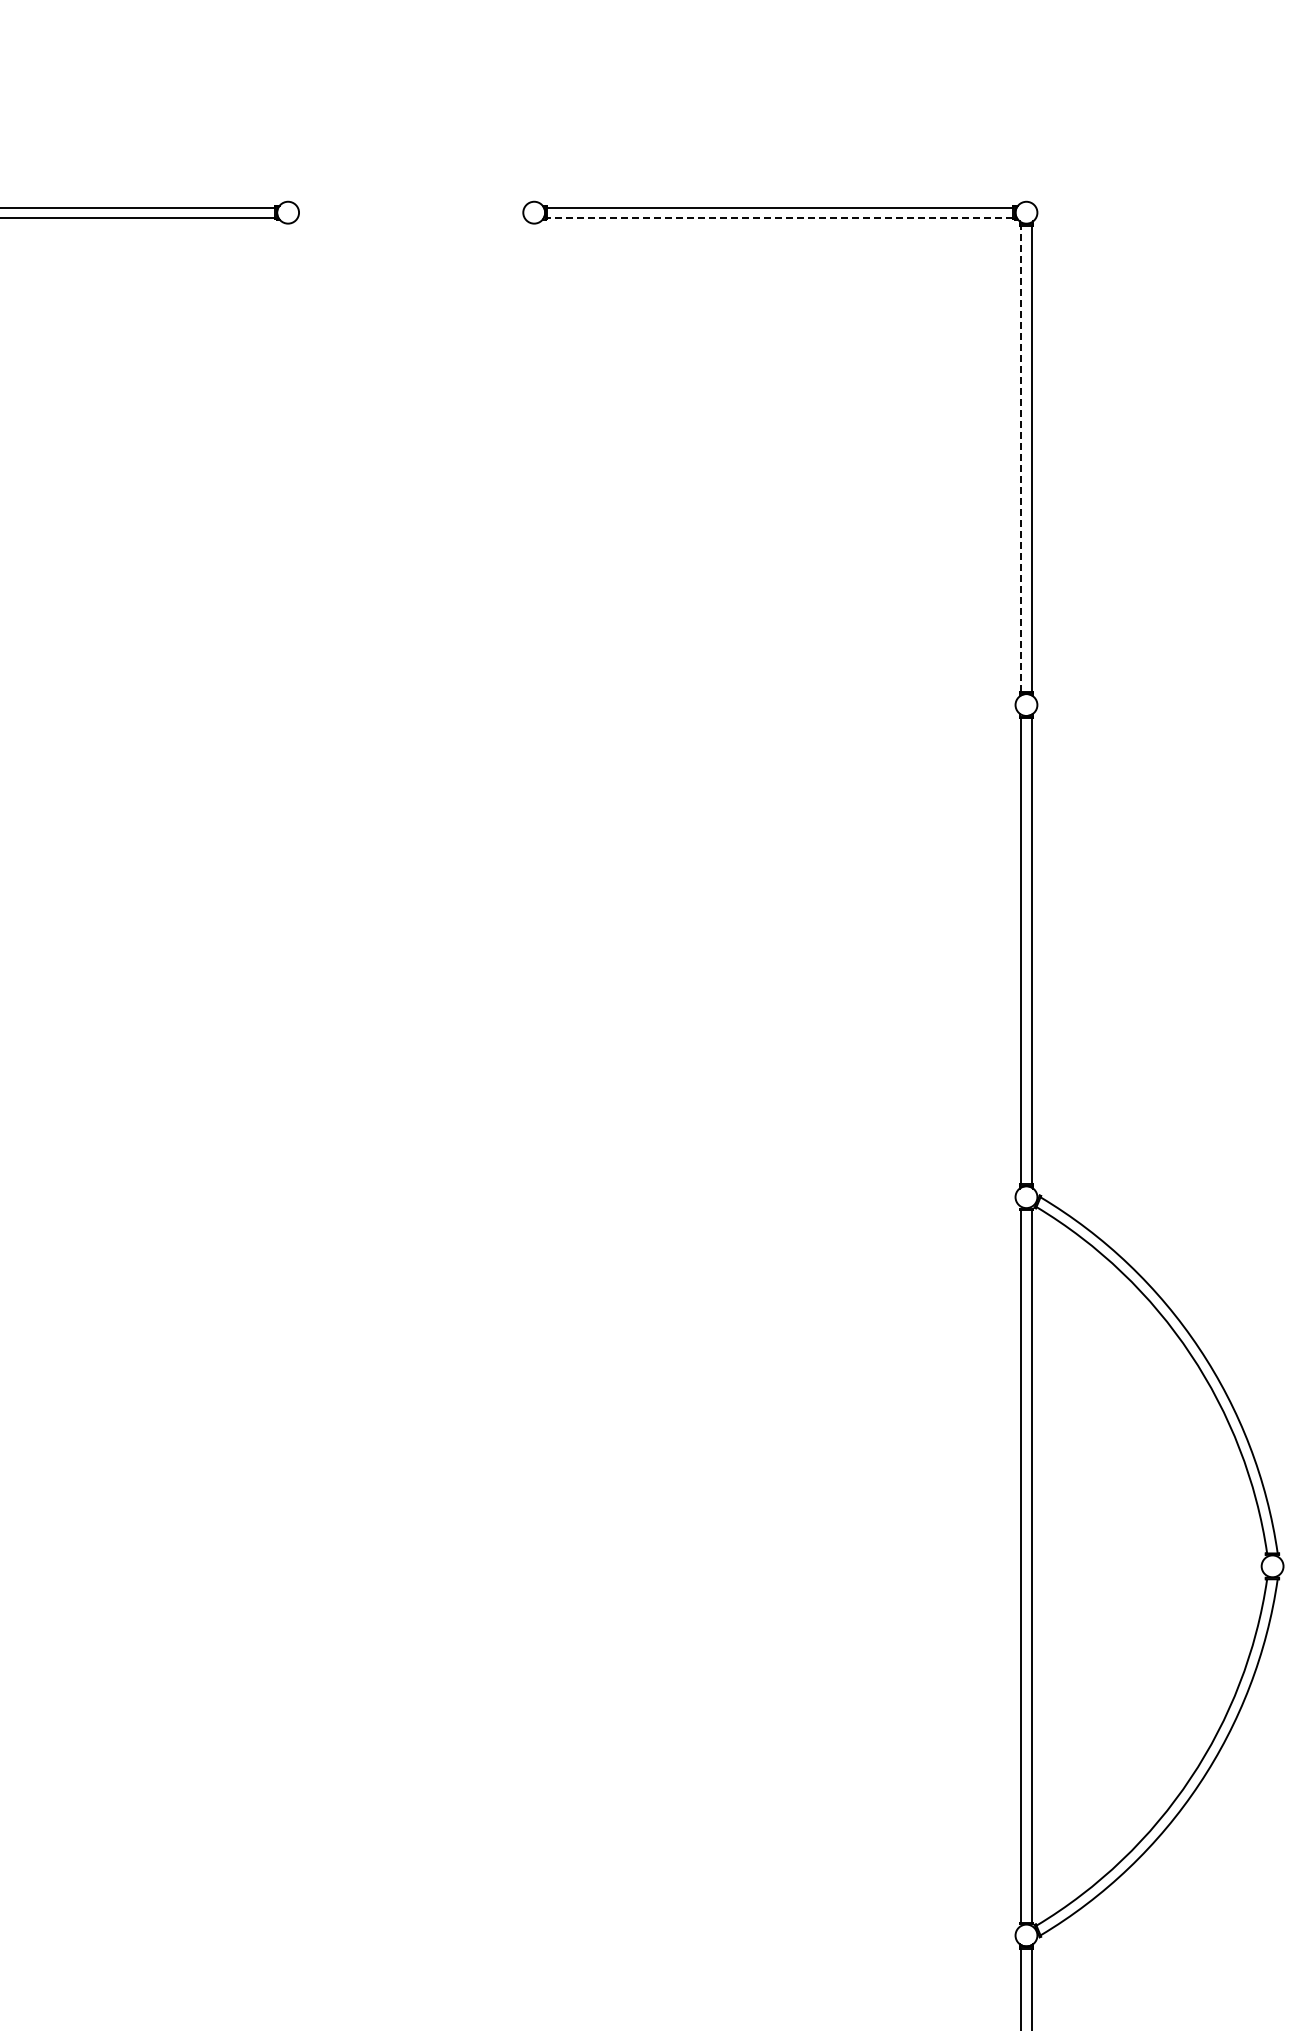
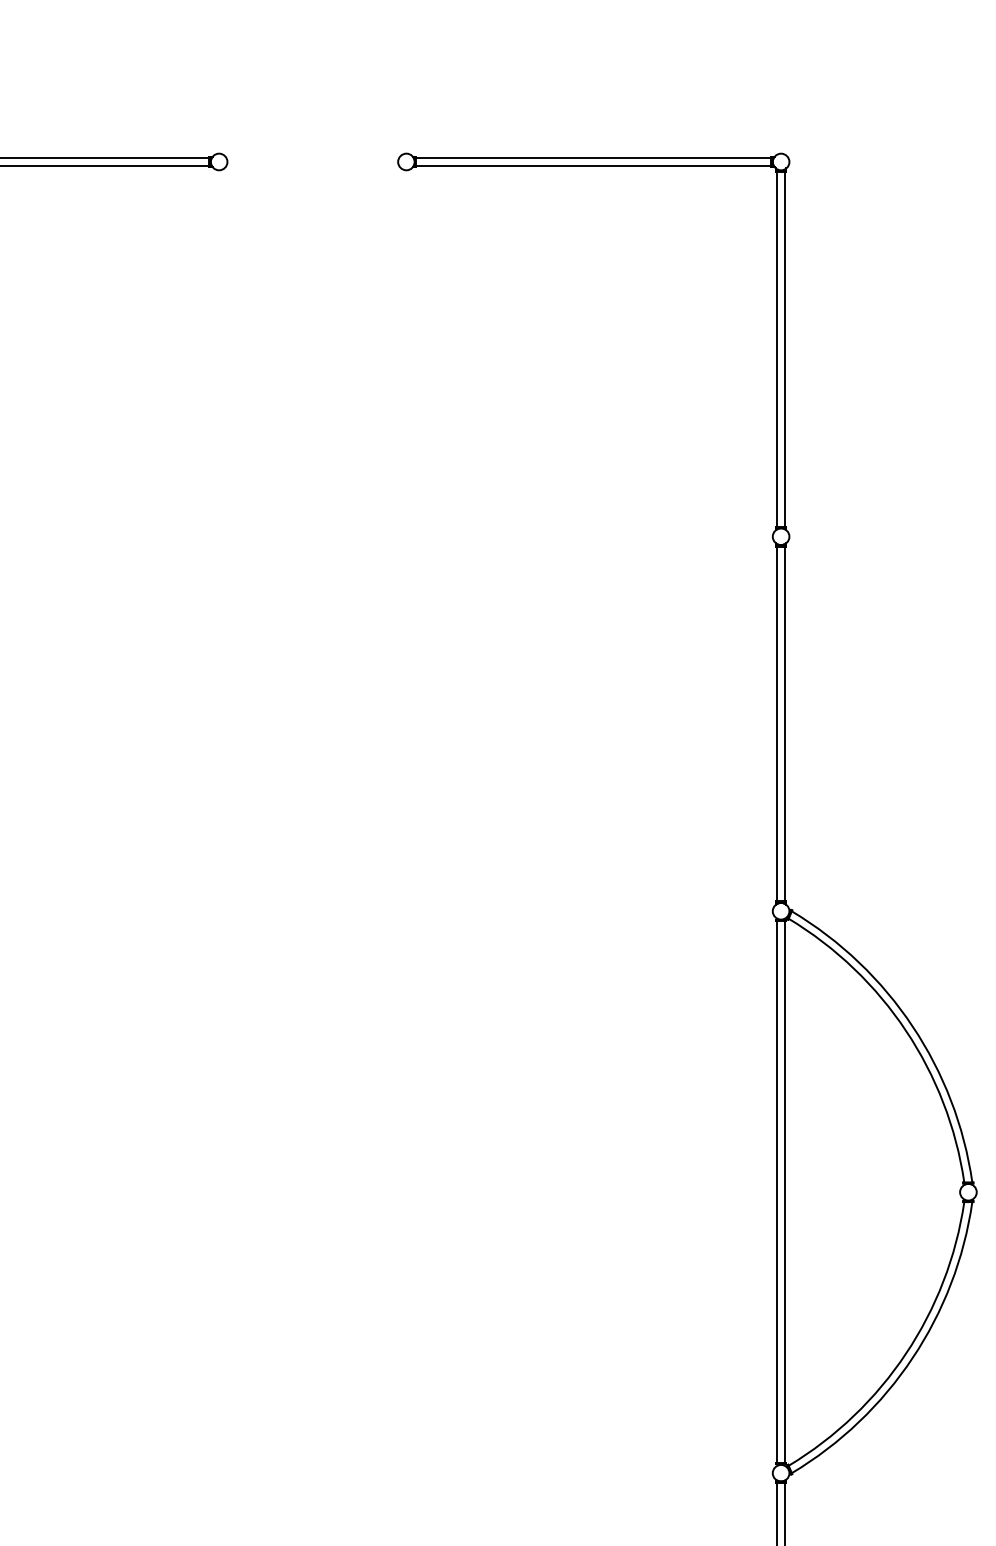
line: (779, 217) -> (593, 165), dashed -> solid
line: (1021, 458) -> (777, 349), dashed -> solid

